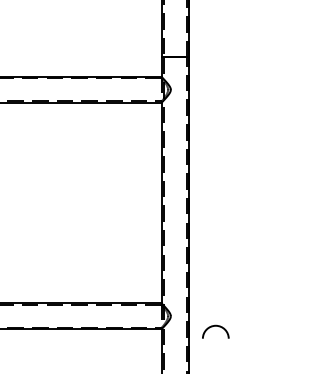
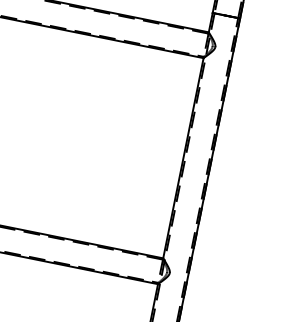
arc: (215, 326) -> (212, 292), removed

